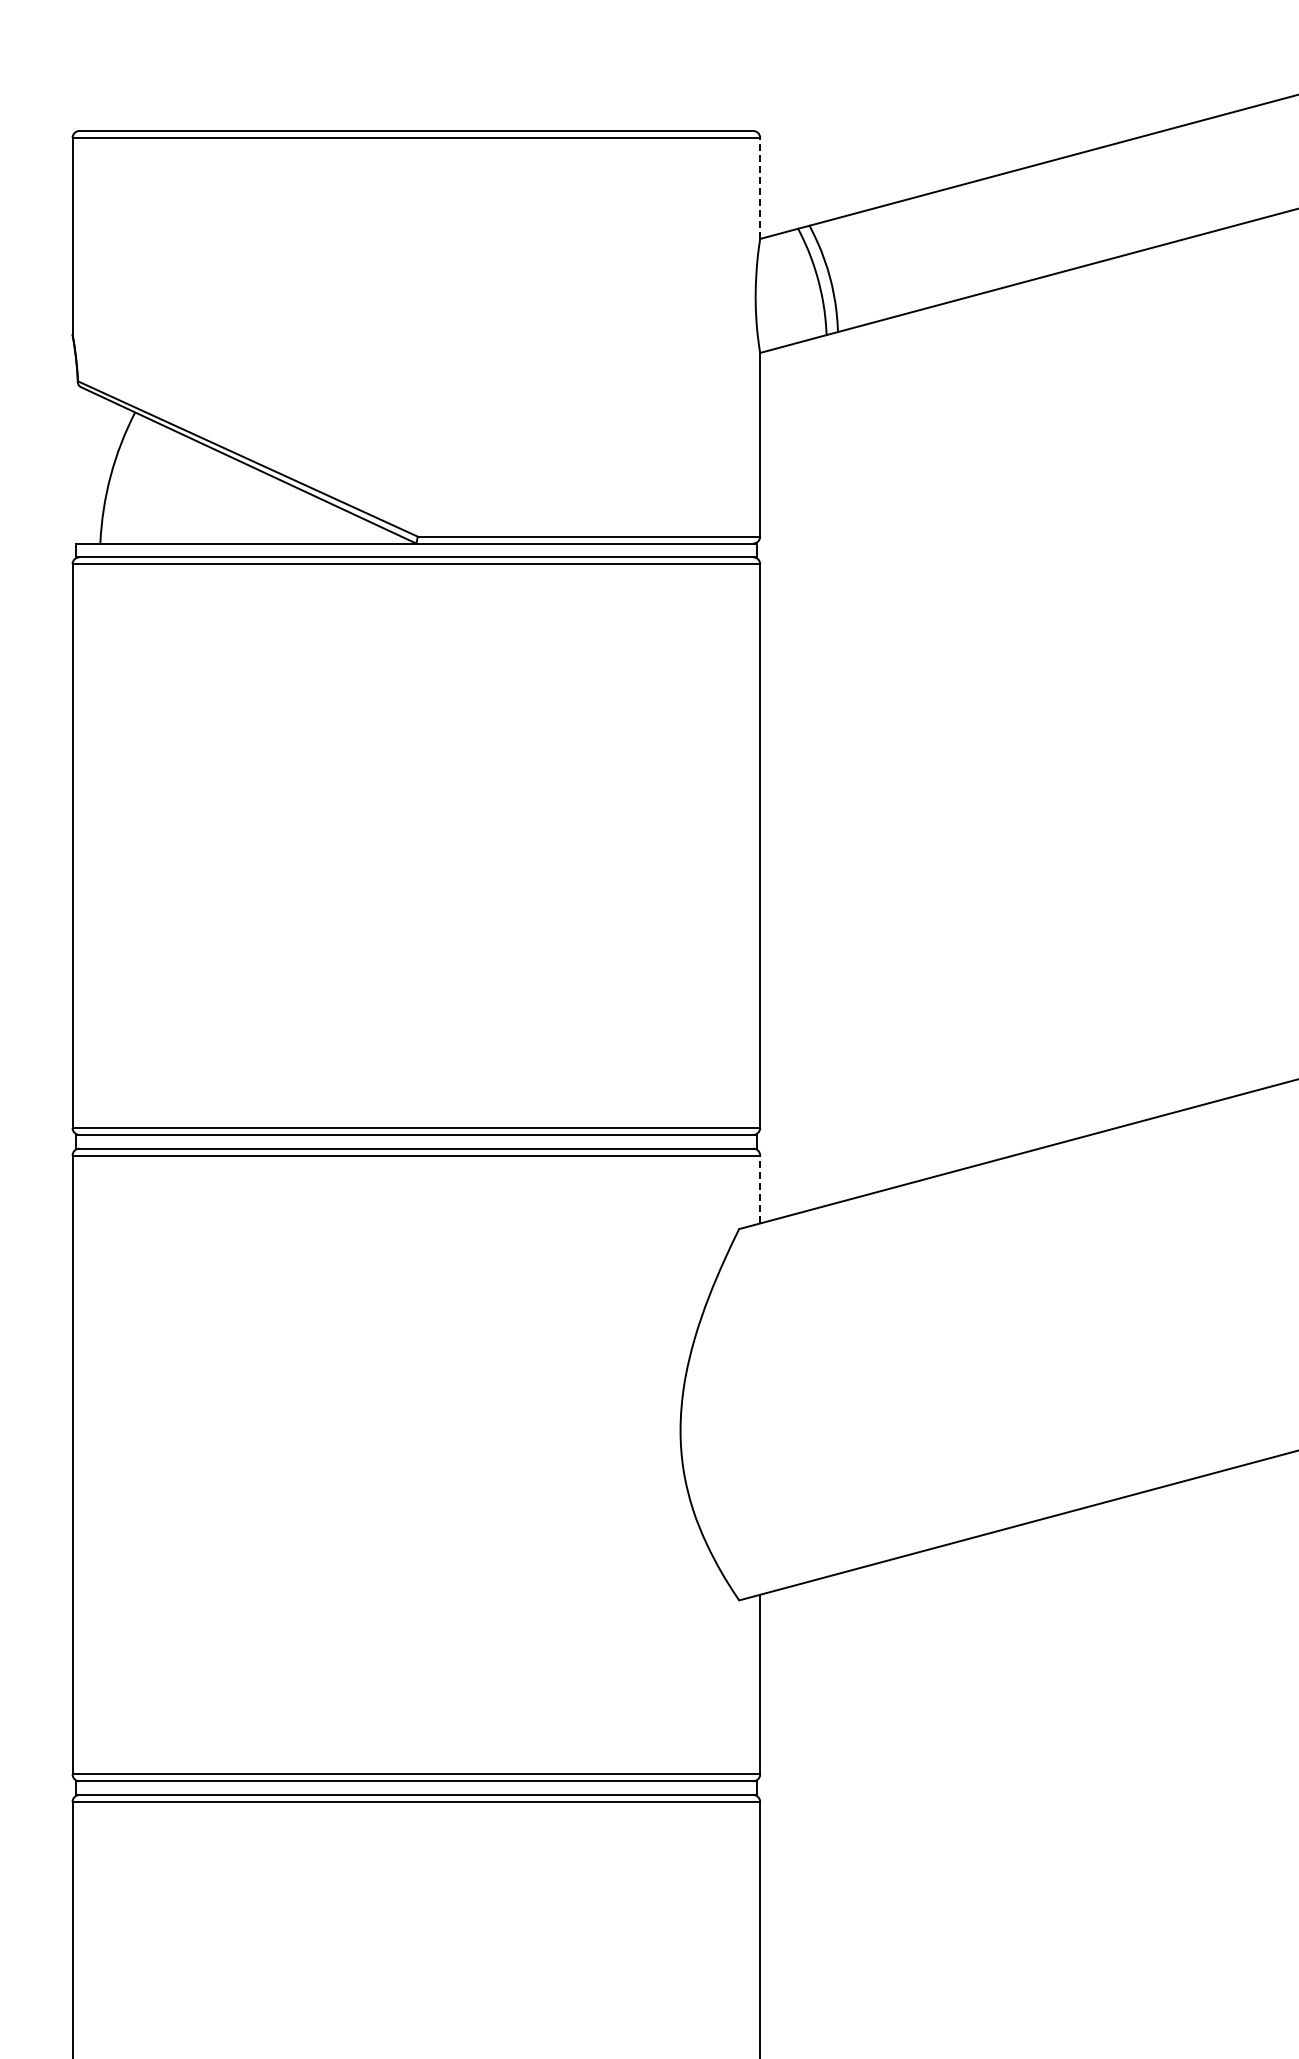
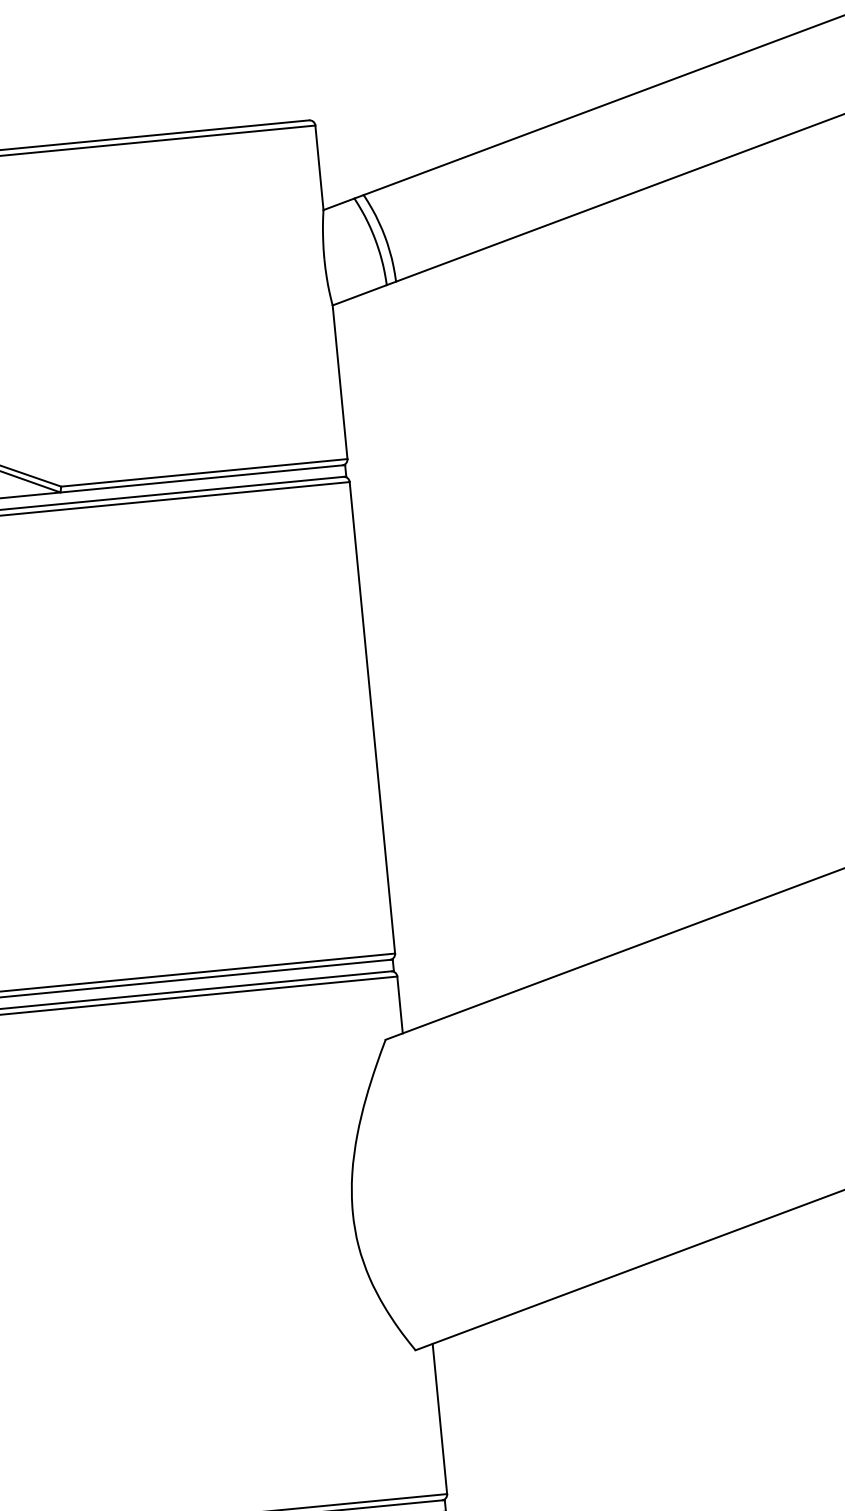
line: (760, 188) -> (319, 167), dashed -> solid
line: (760, 1189) -> (400, 1004), dashed -> solid

